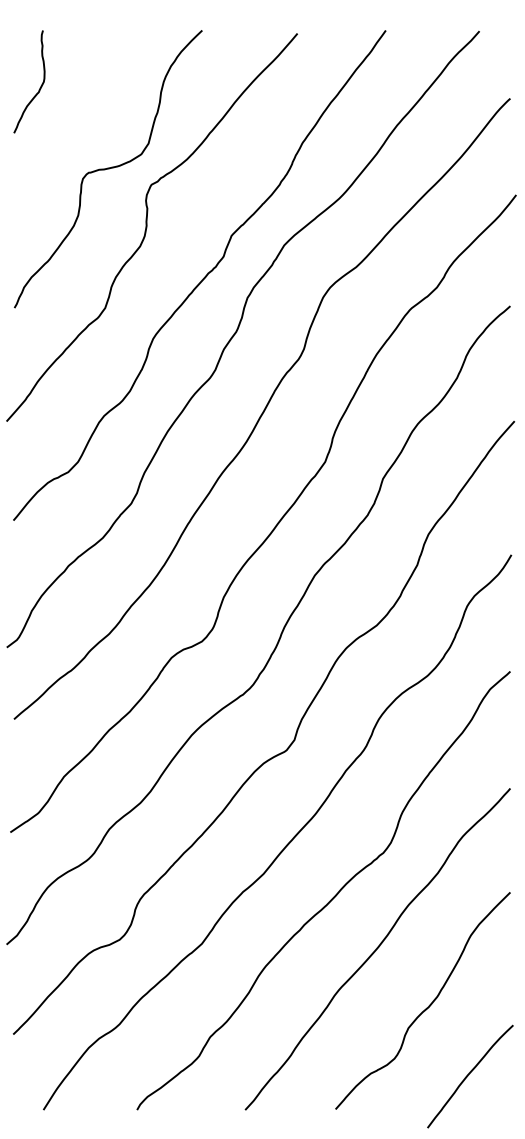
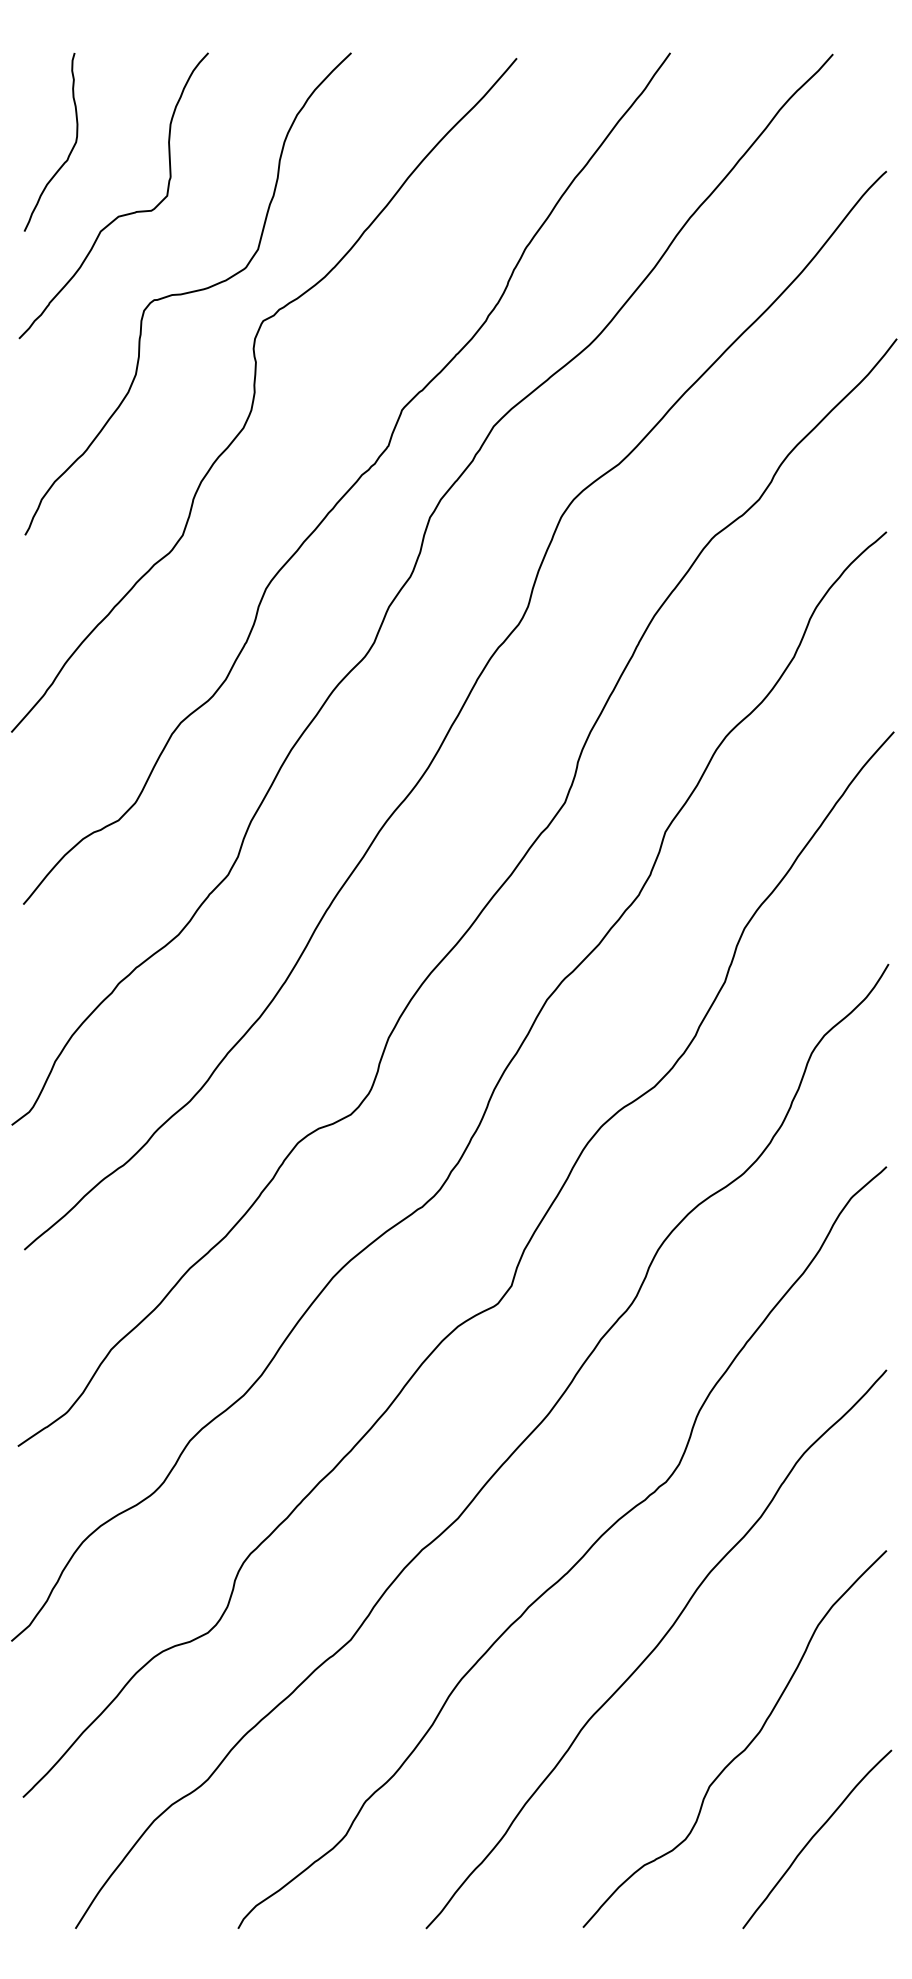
curve: (68, 123) -> (118, 214), added
curve: (468, 1076) -> (813, 1839), moved

